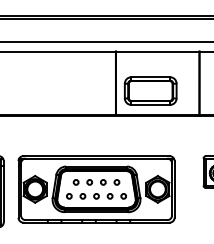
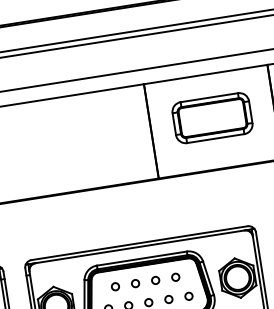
part: (150, 90) -> (212, 117), moved

